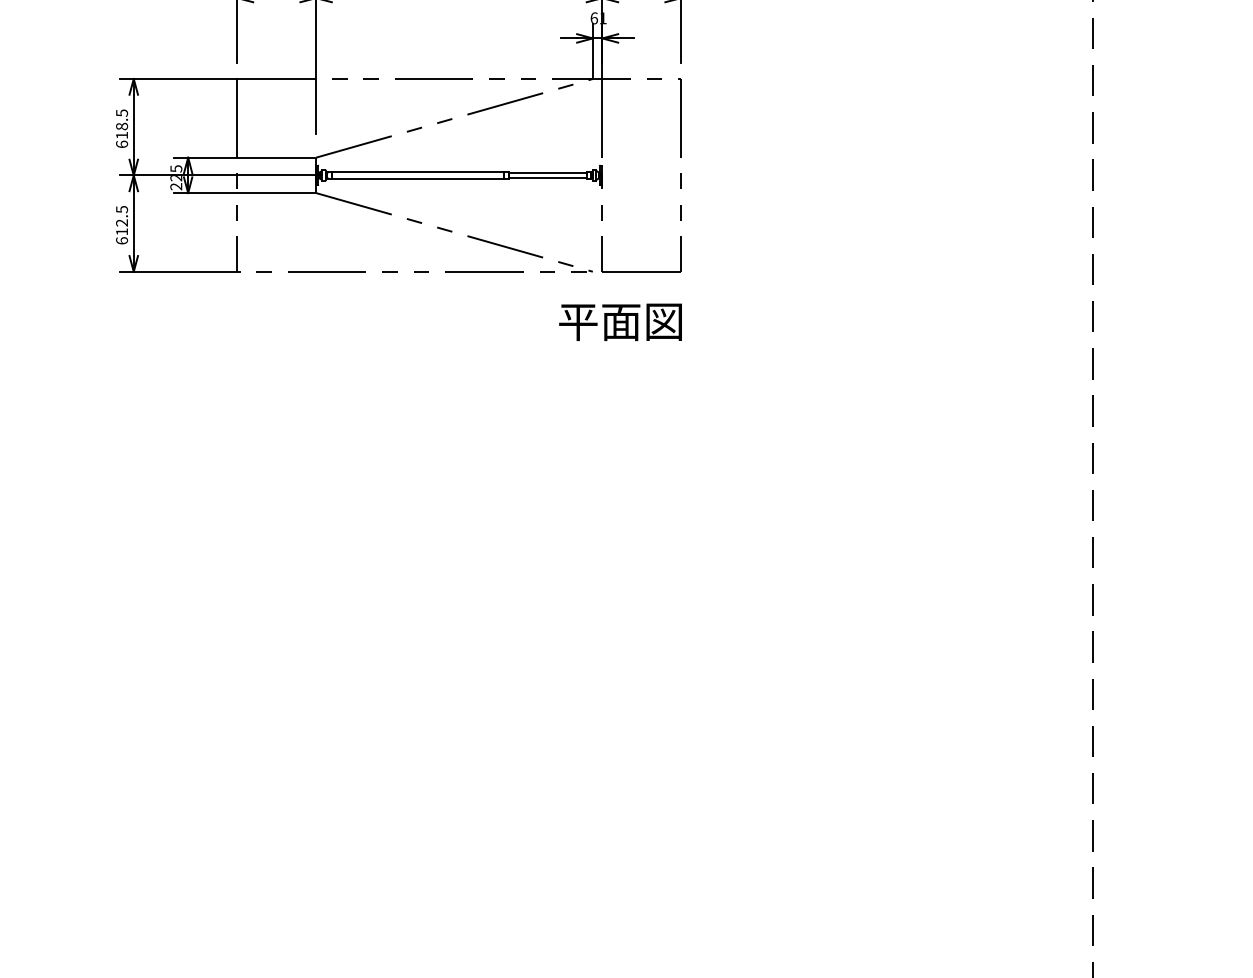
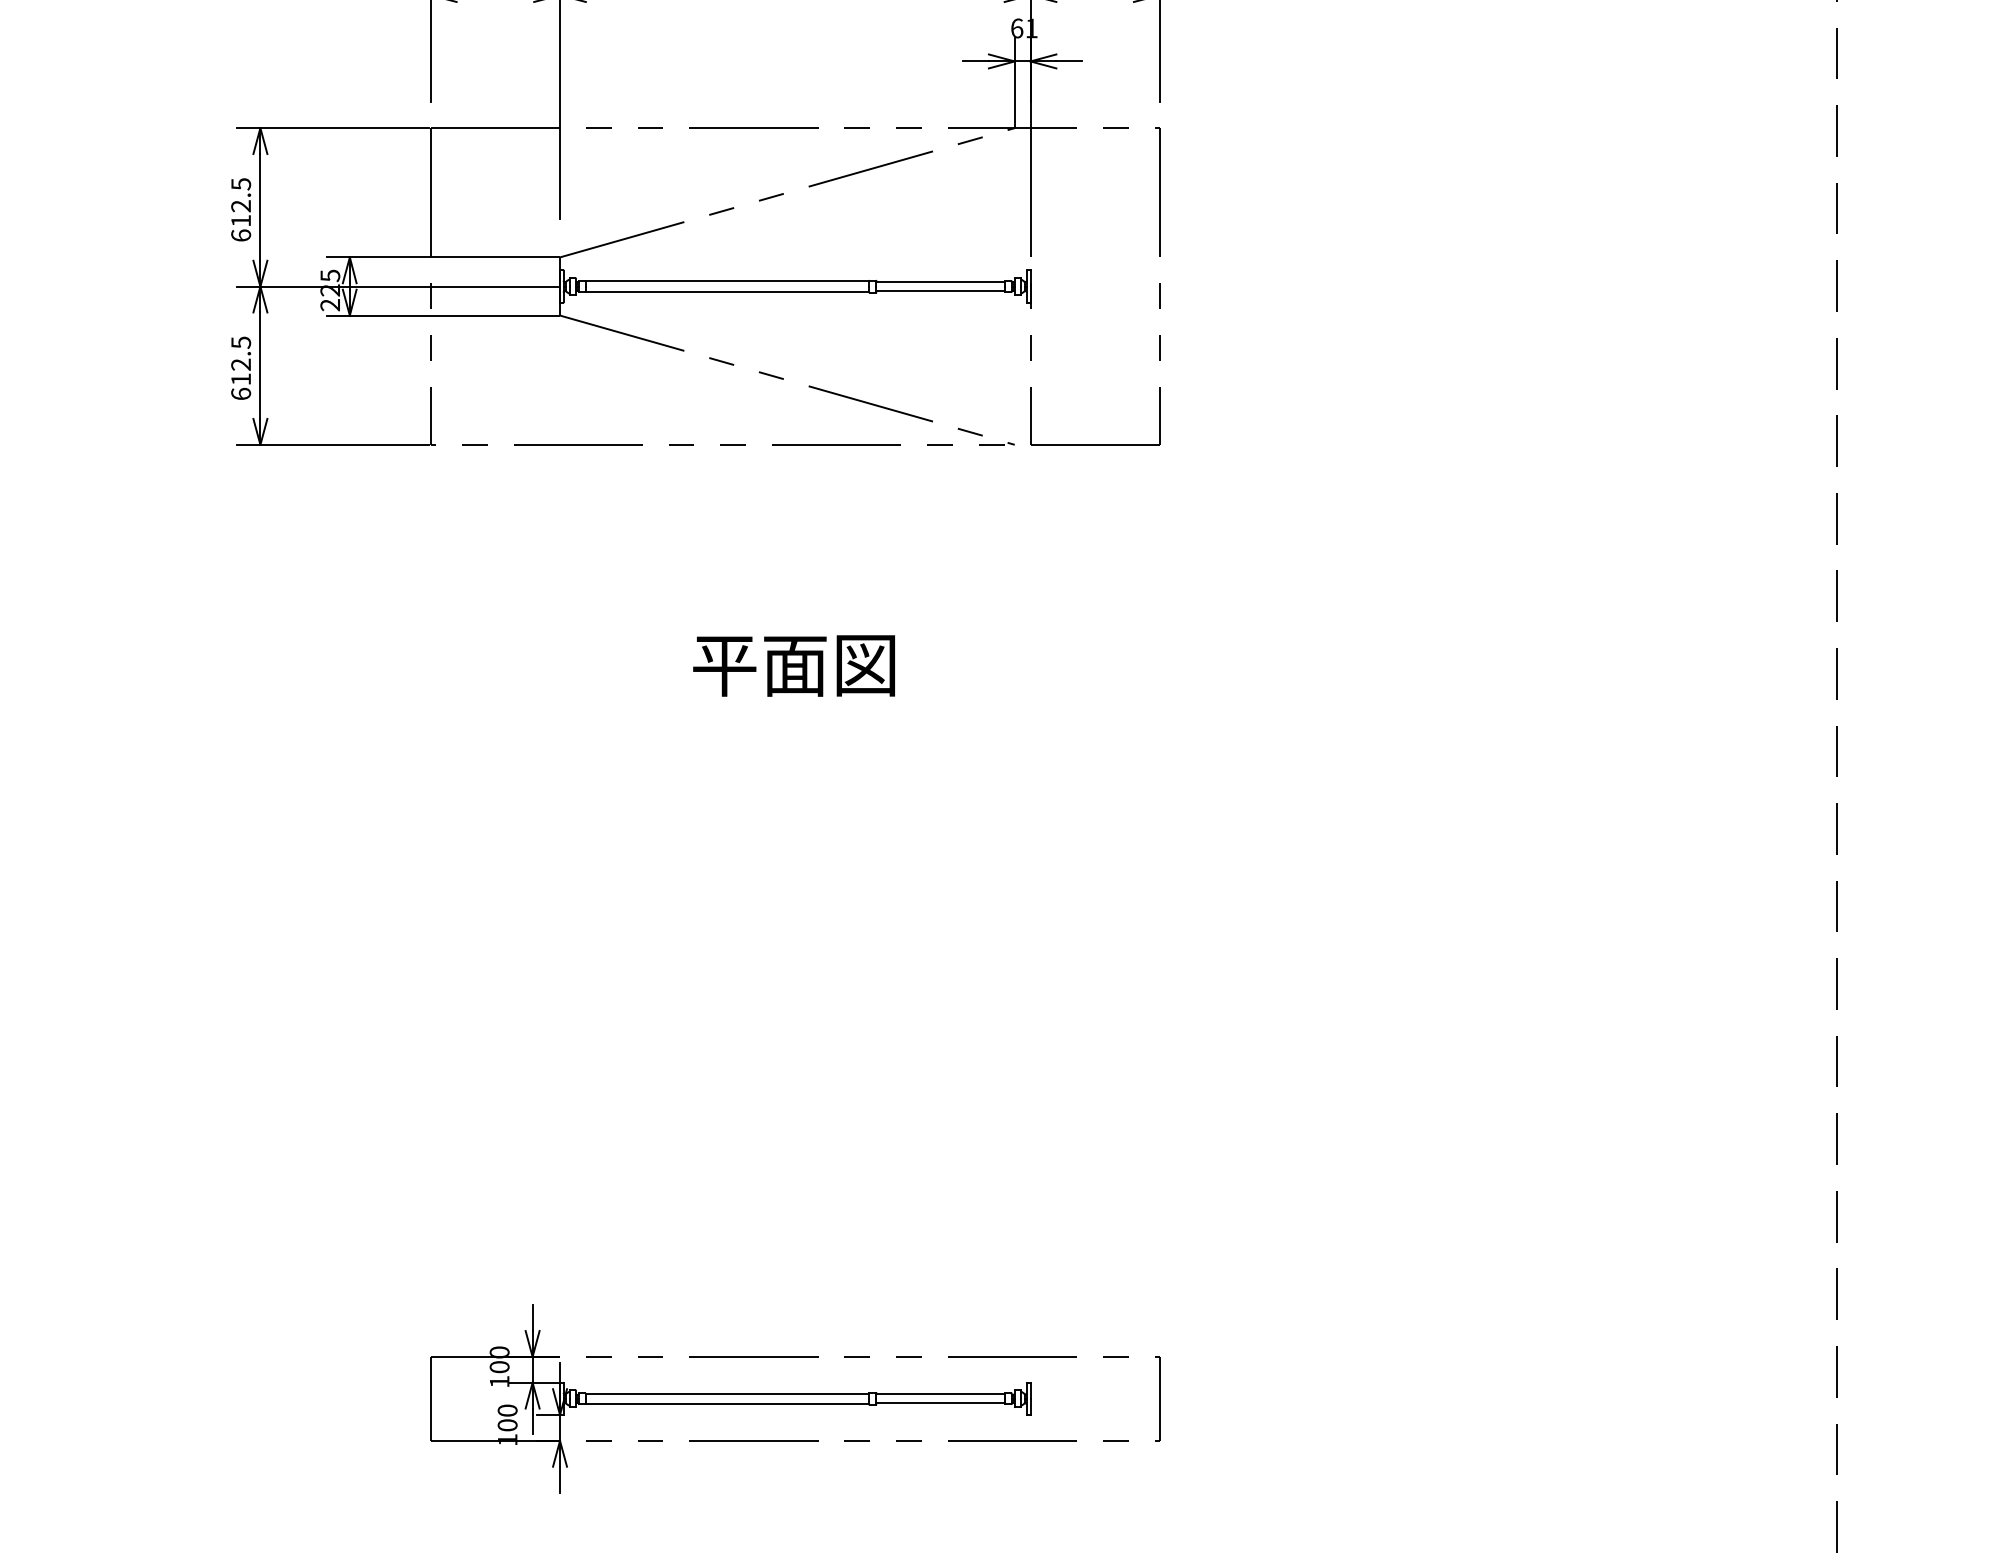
text: (122, 126) -> (241, 206), 618.5 -> 612.5
text: (620, 321) -> (793, 664), moved
part: (458, 851) -> (793, 1397), added

